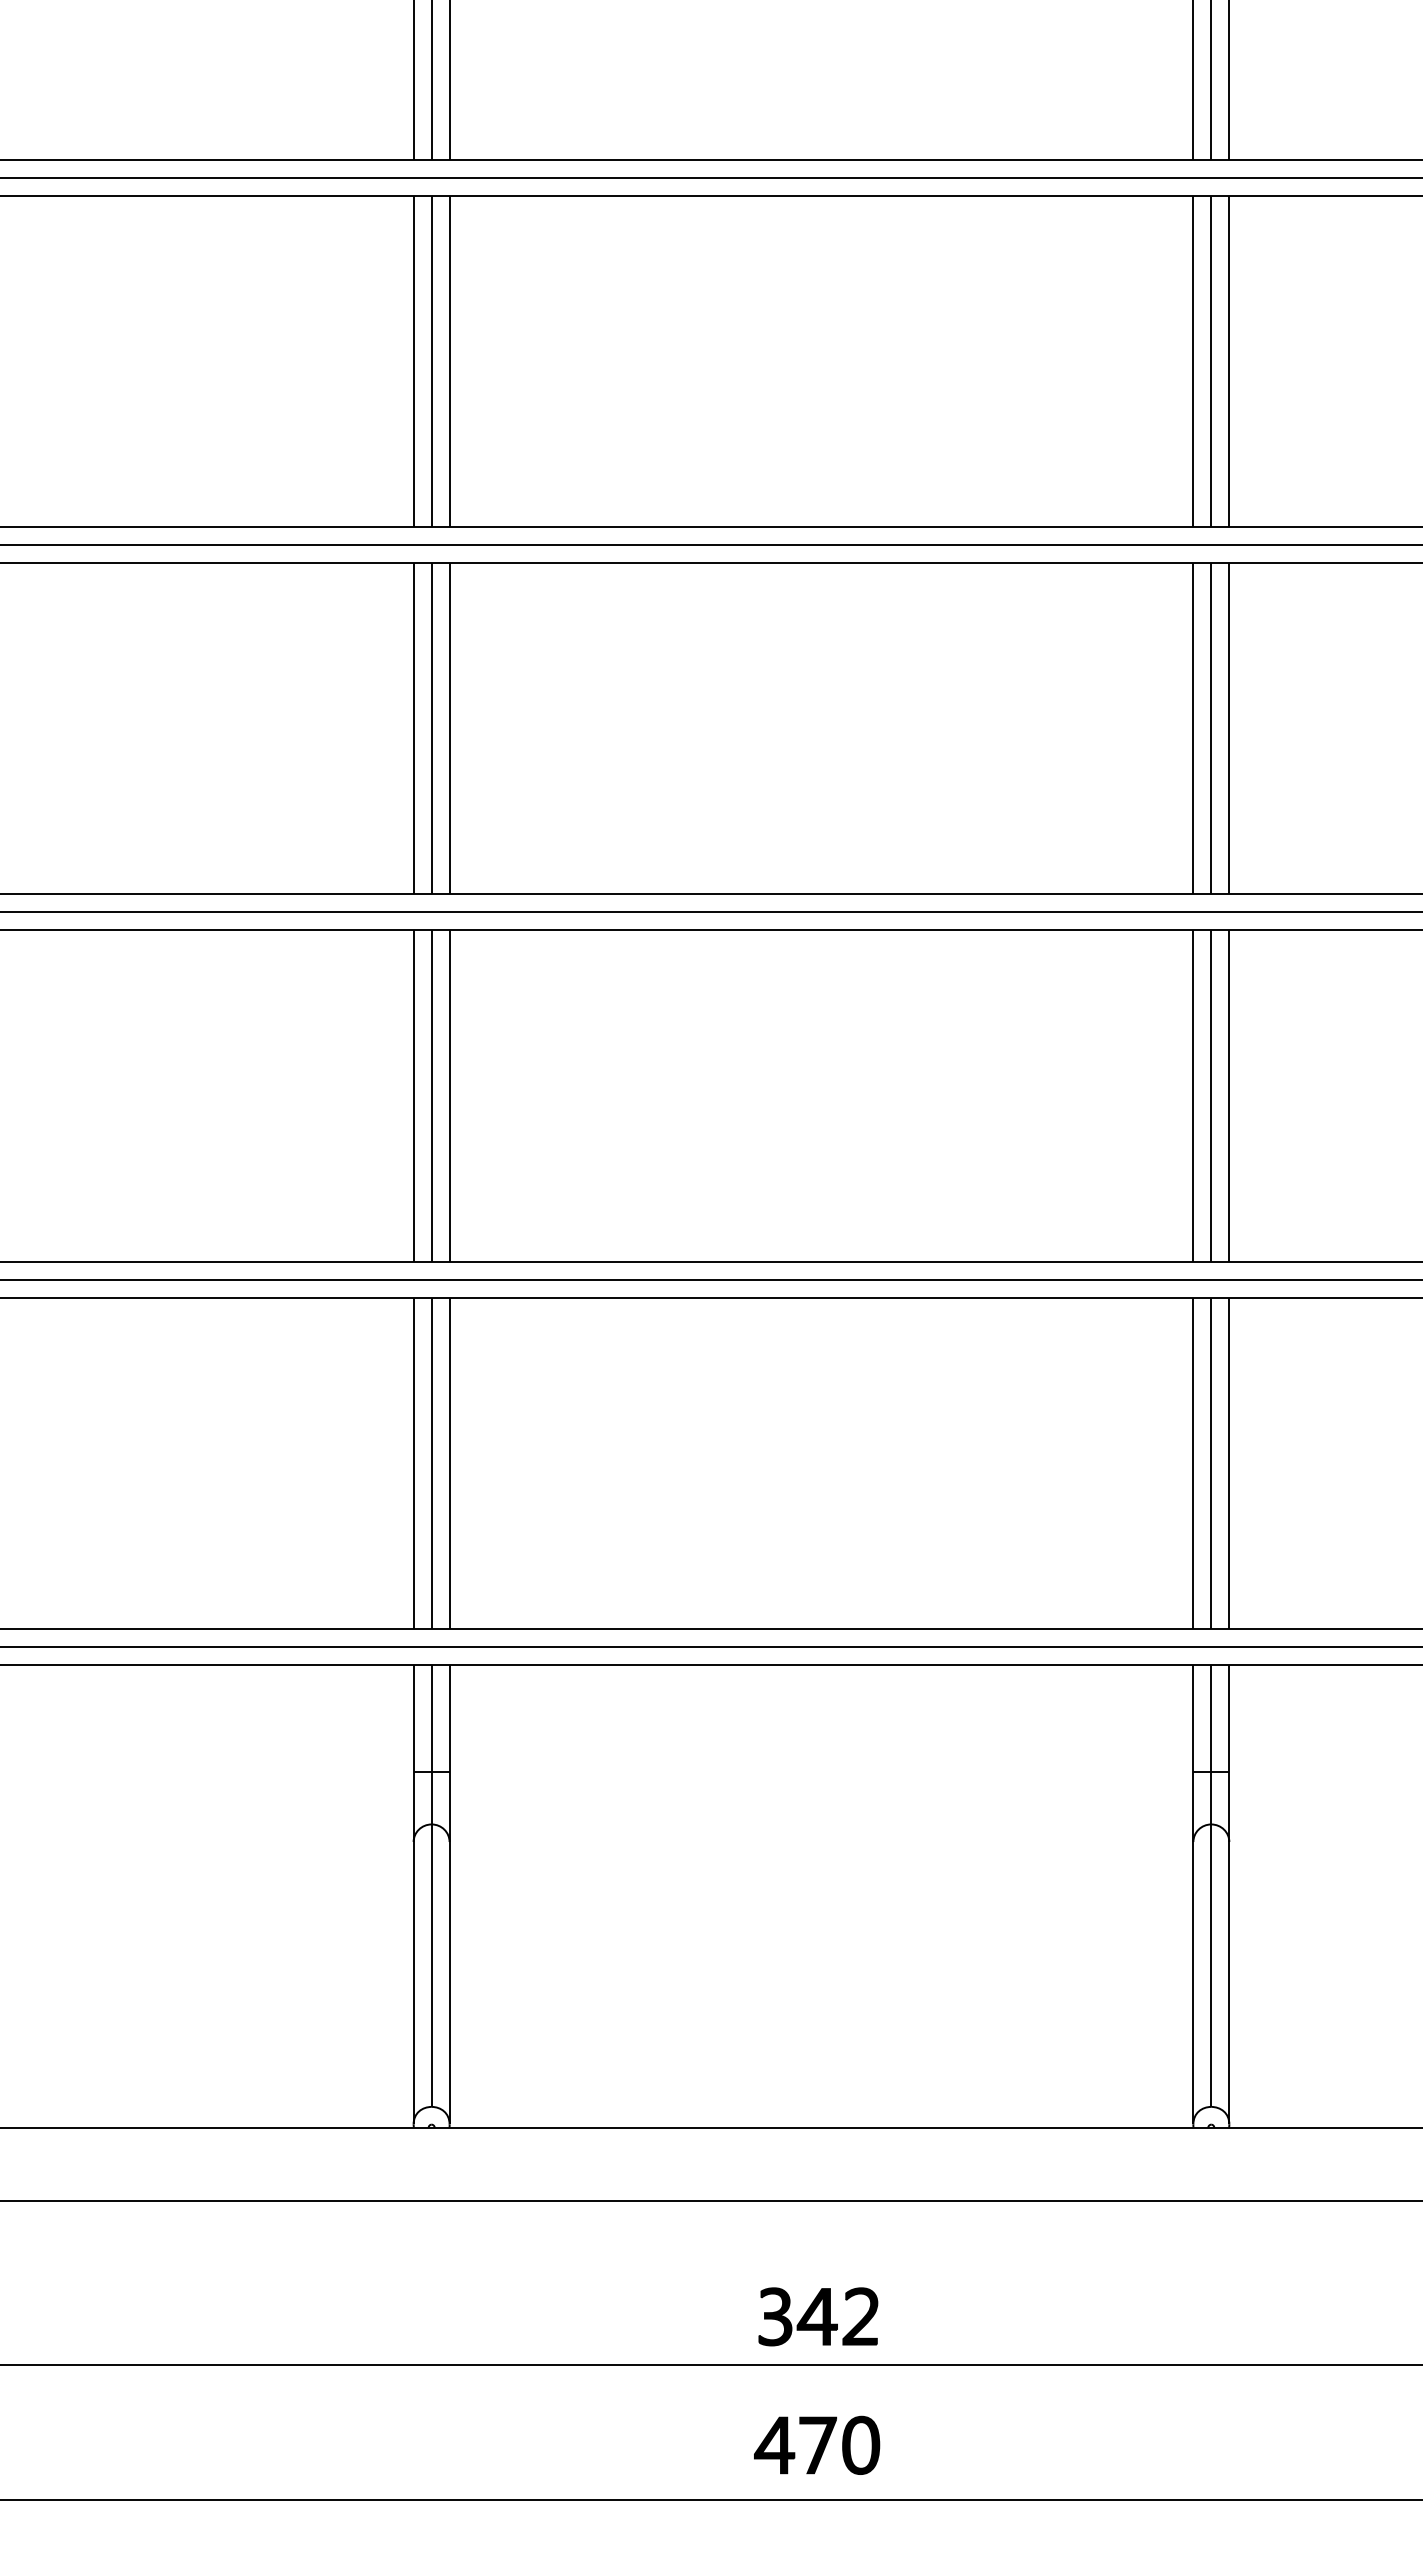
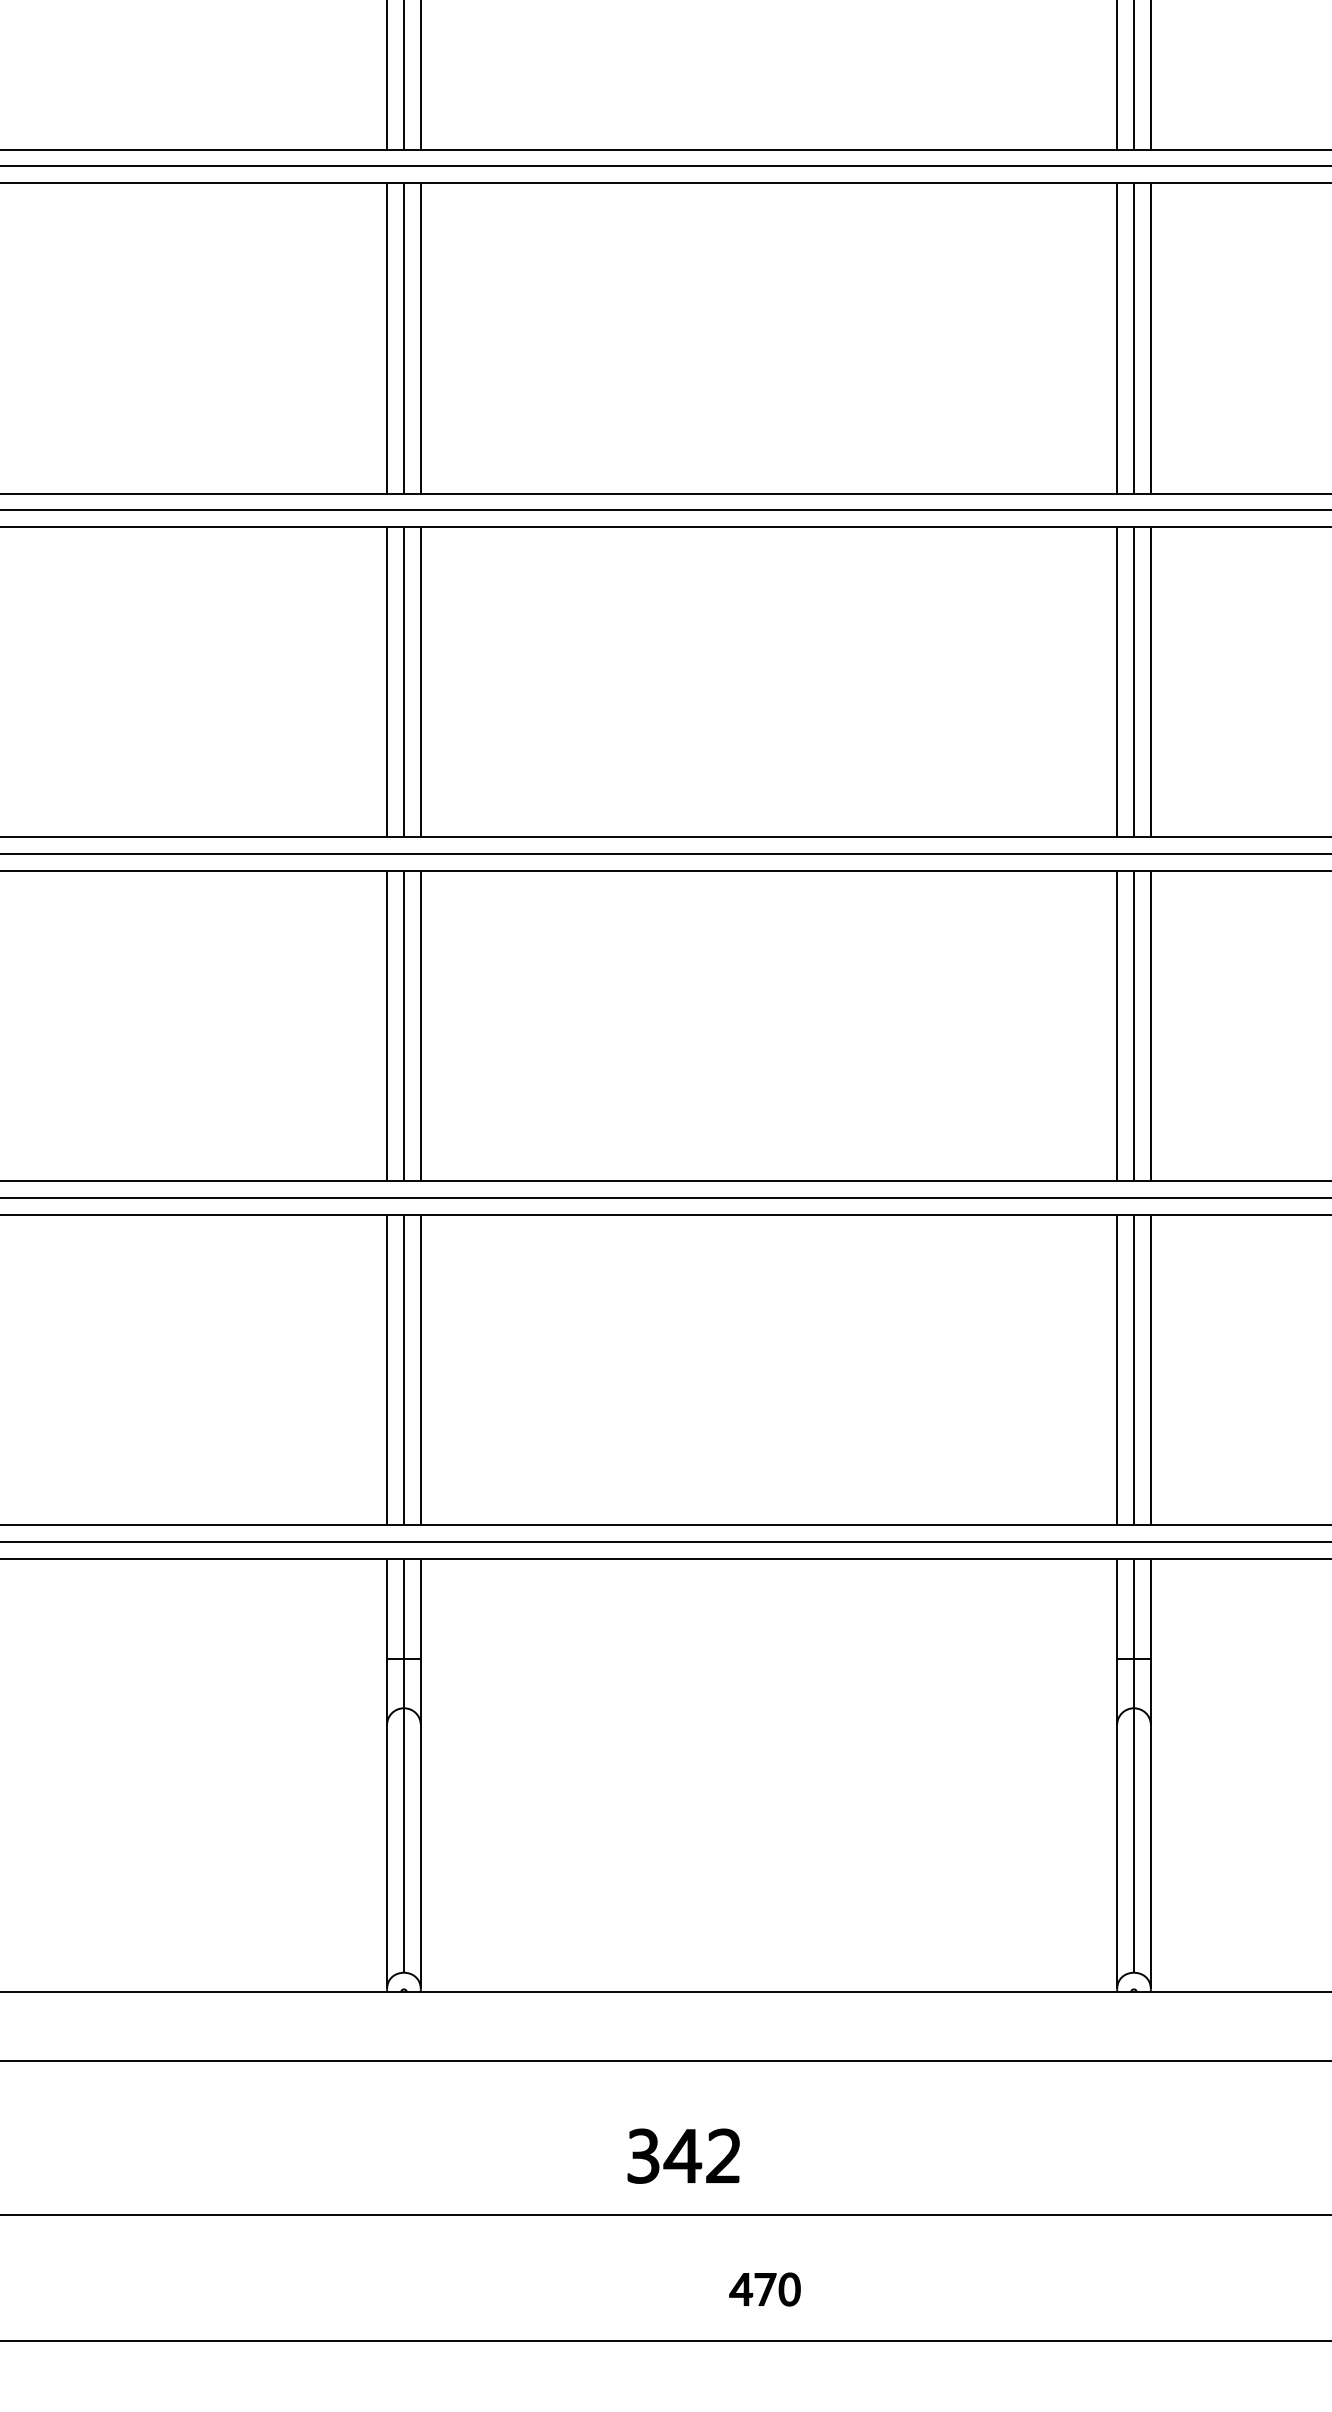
part: (818, 2316) -> (683, 2155), moved
part: (817, 2444) -> (765, 2288), size x0.6

